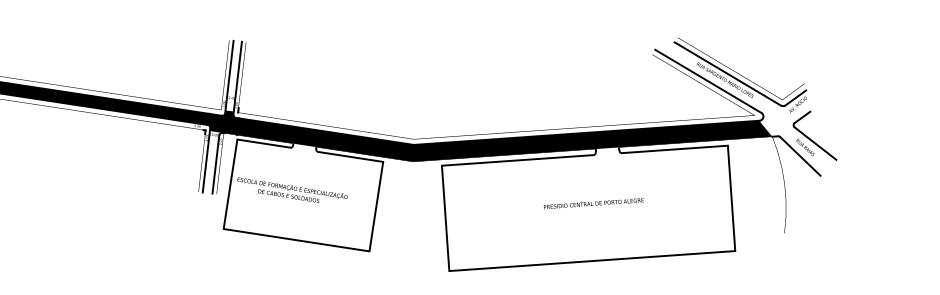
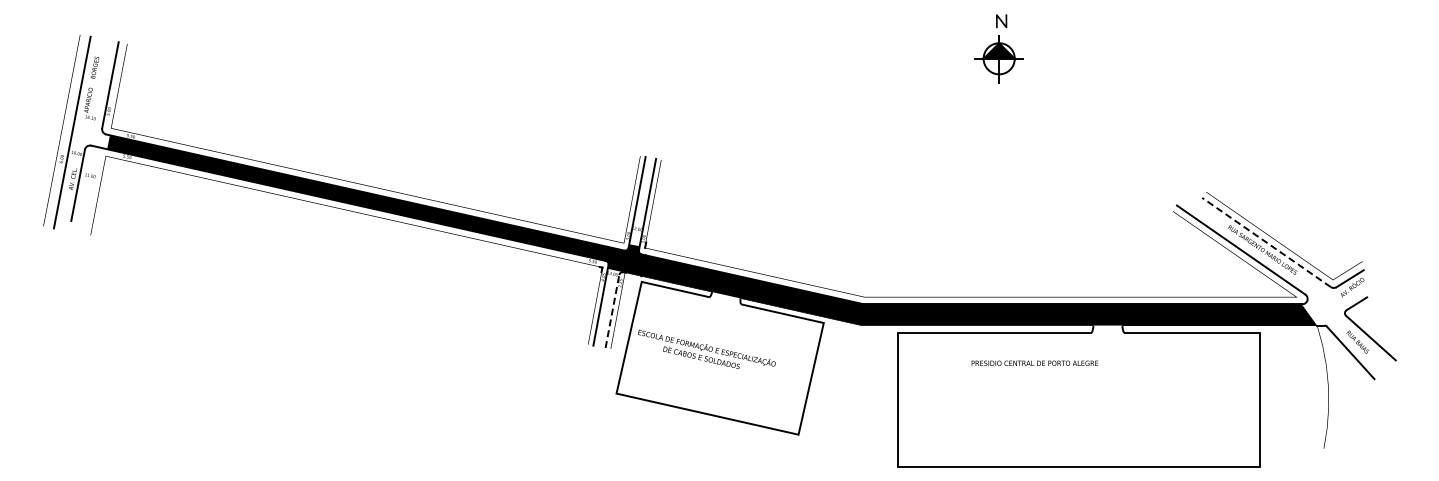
line: (727, 74) -> (1266, 242), solid -> dashed
line: (215, 164) -> (612, 311), solid -> dashed
text: (593, 203) -> (1034, 362), moved

